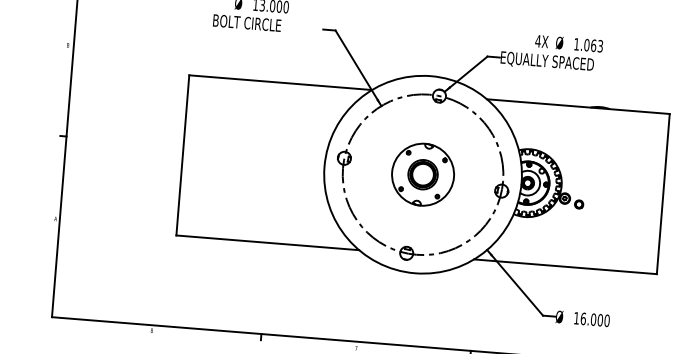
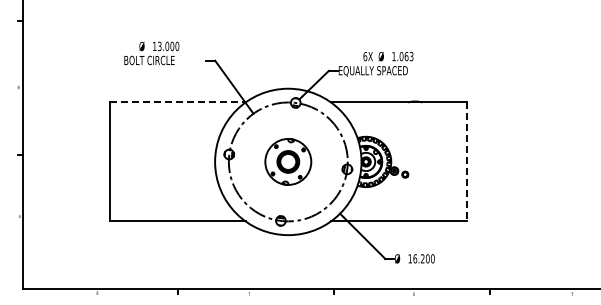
text: (538, 41) -> (365, 56), 4X -> 6X
line: (280, 82) -> (177, 102), solid -> dashed
line: (662, 194) -> (466, 162), solid -> dashed
text: (593, 319) -> (422, 258), 16.000 -> 16.200

